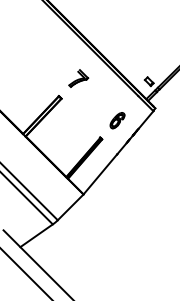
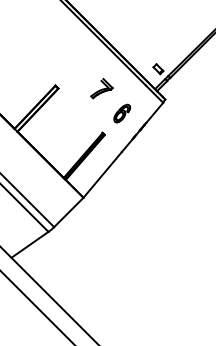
part: (78, 78) -> (101, 88), moved

